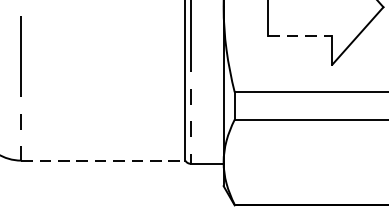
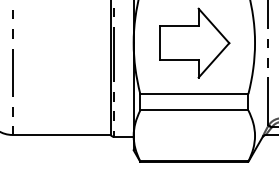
line: (301, 36) -> (180, 60), dashed -> solid
line: (104, 159) -> (62, 134), dashed -> solid

